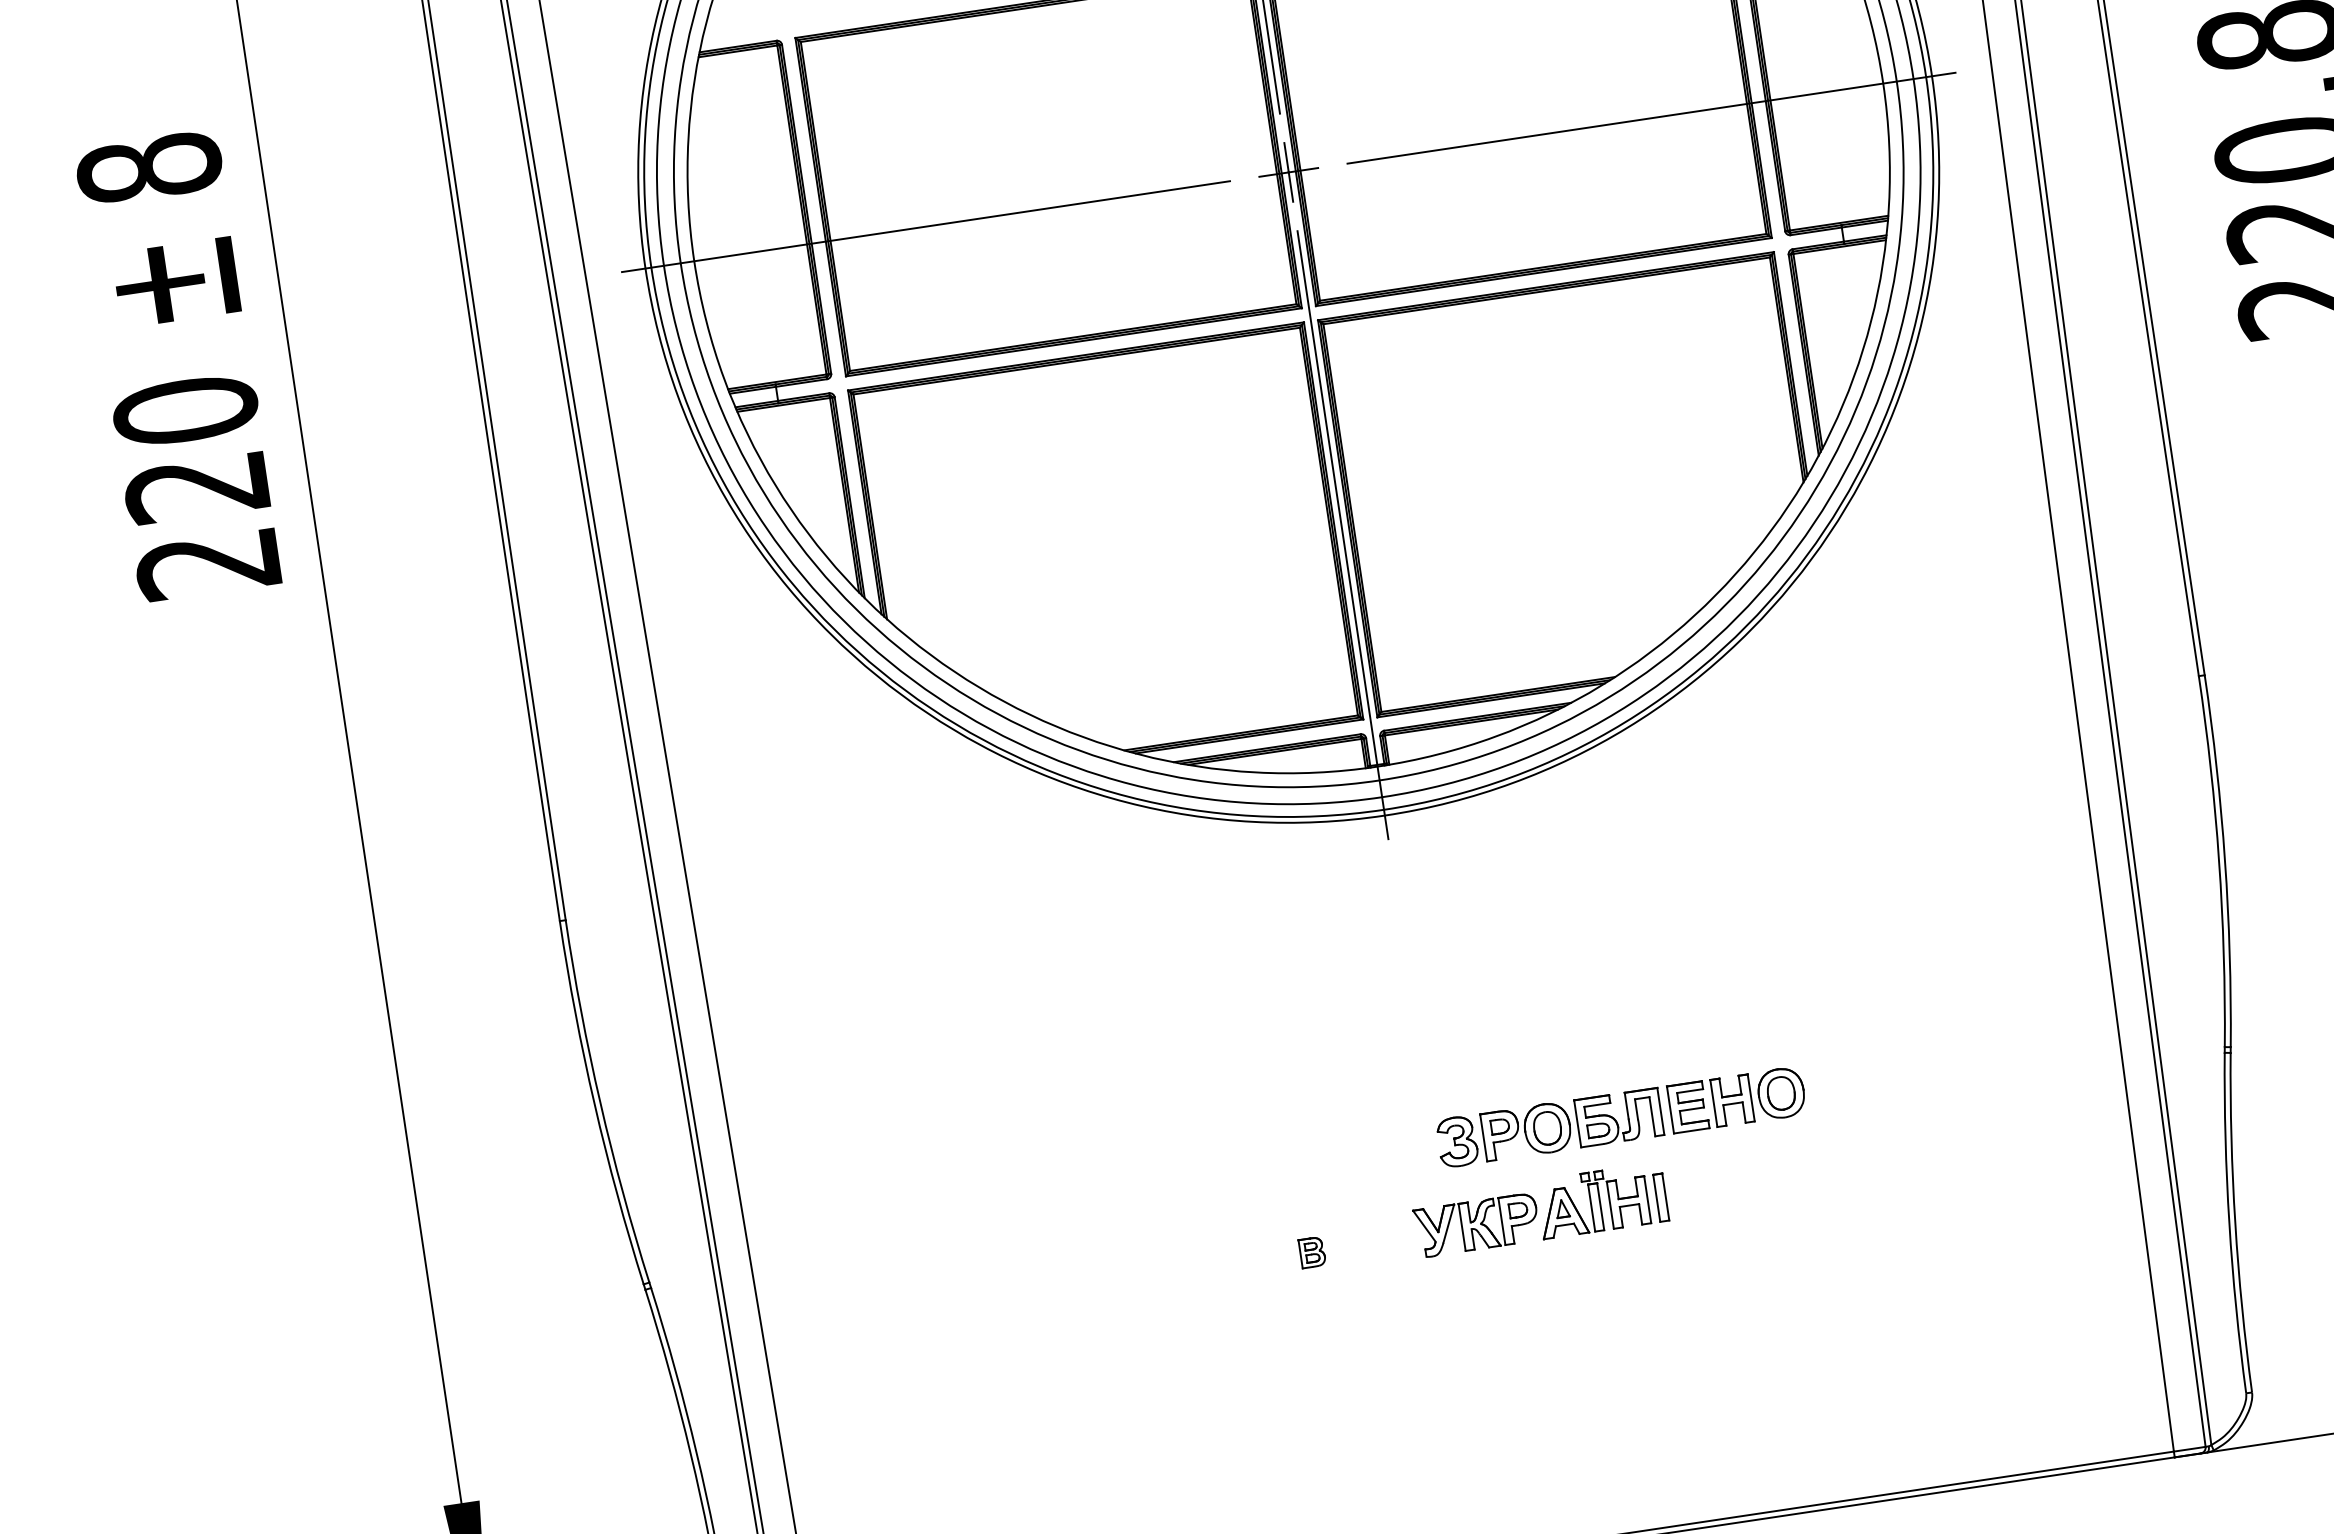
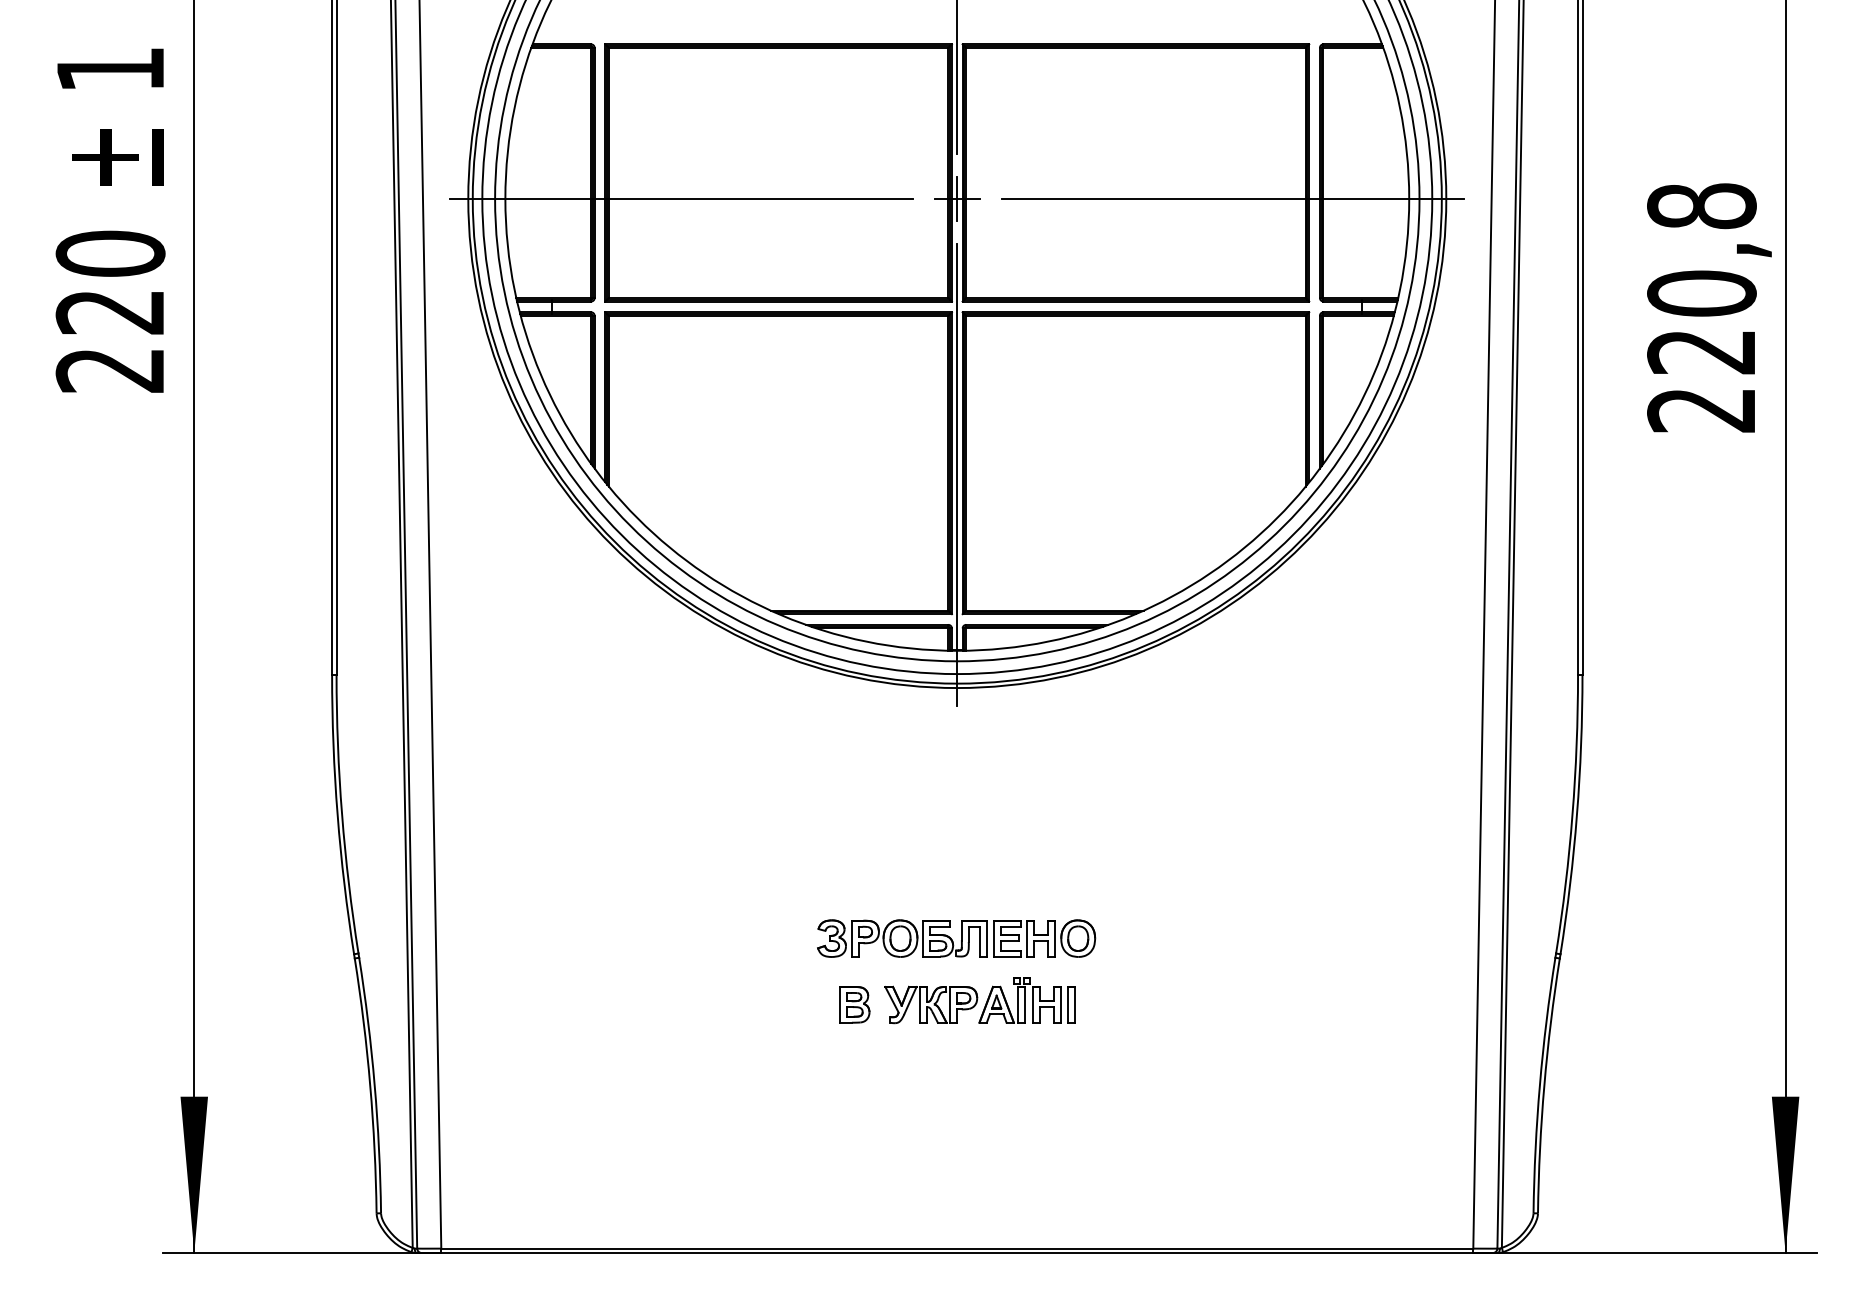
text: (149, 168) -> (110, 69), 8 -> 1
part: (1621, 1117) -> (956, 938), moved
part: (1539, 1210) -> (979, 1000), moved
part: (1311, 1252) -> (854, 1004), size x1.67

